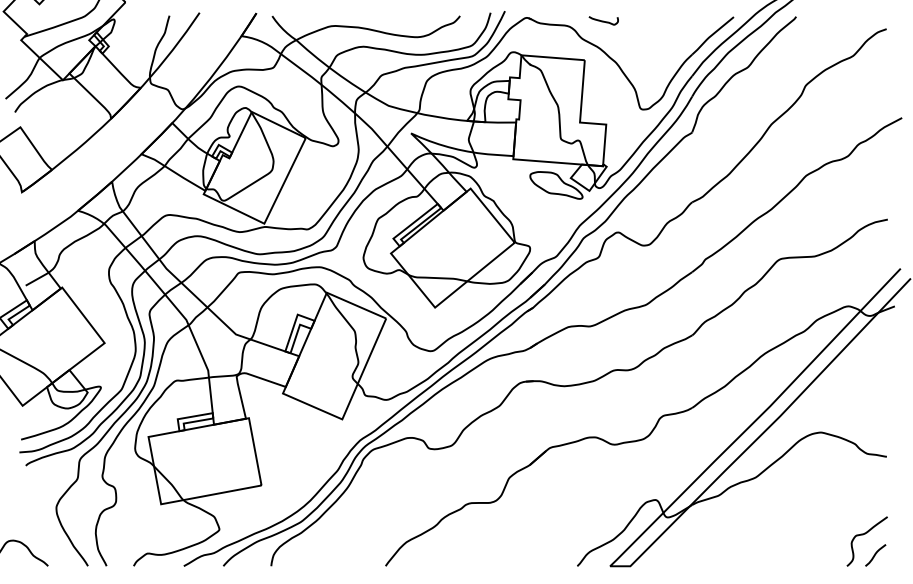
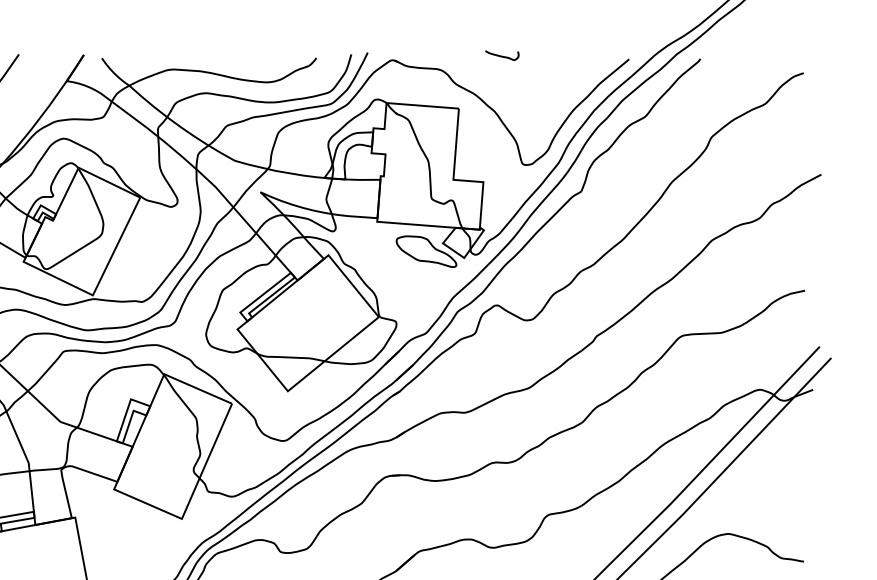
curve: (603, 20) -> (501, 55), moved

